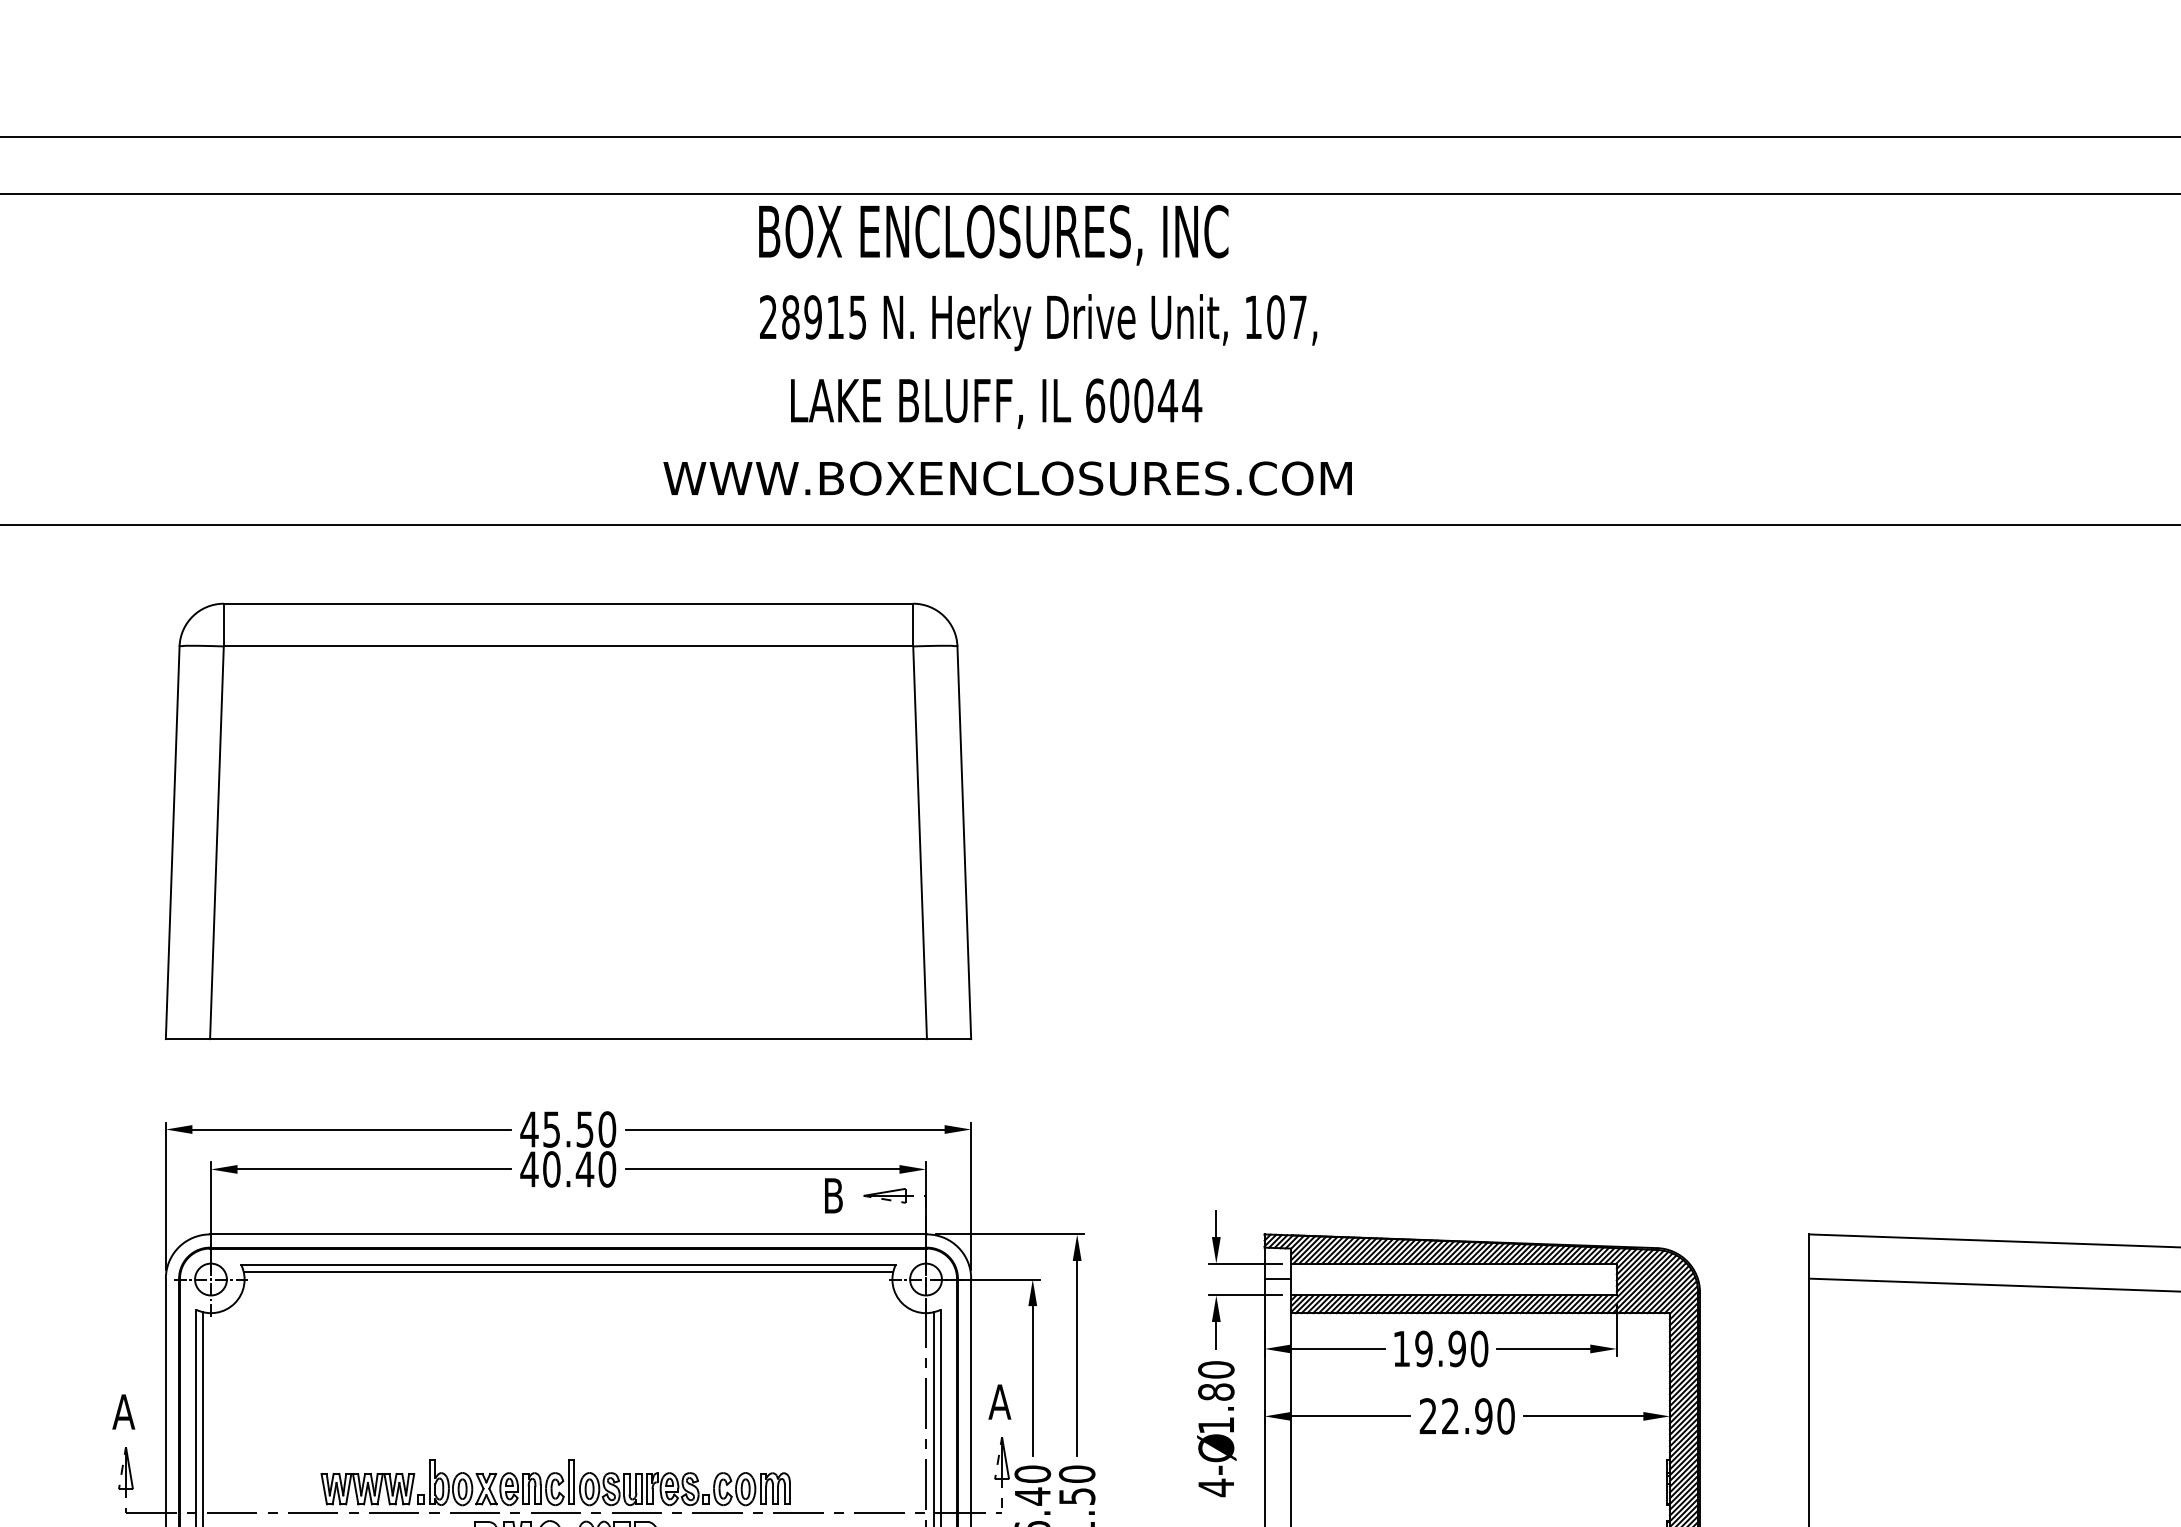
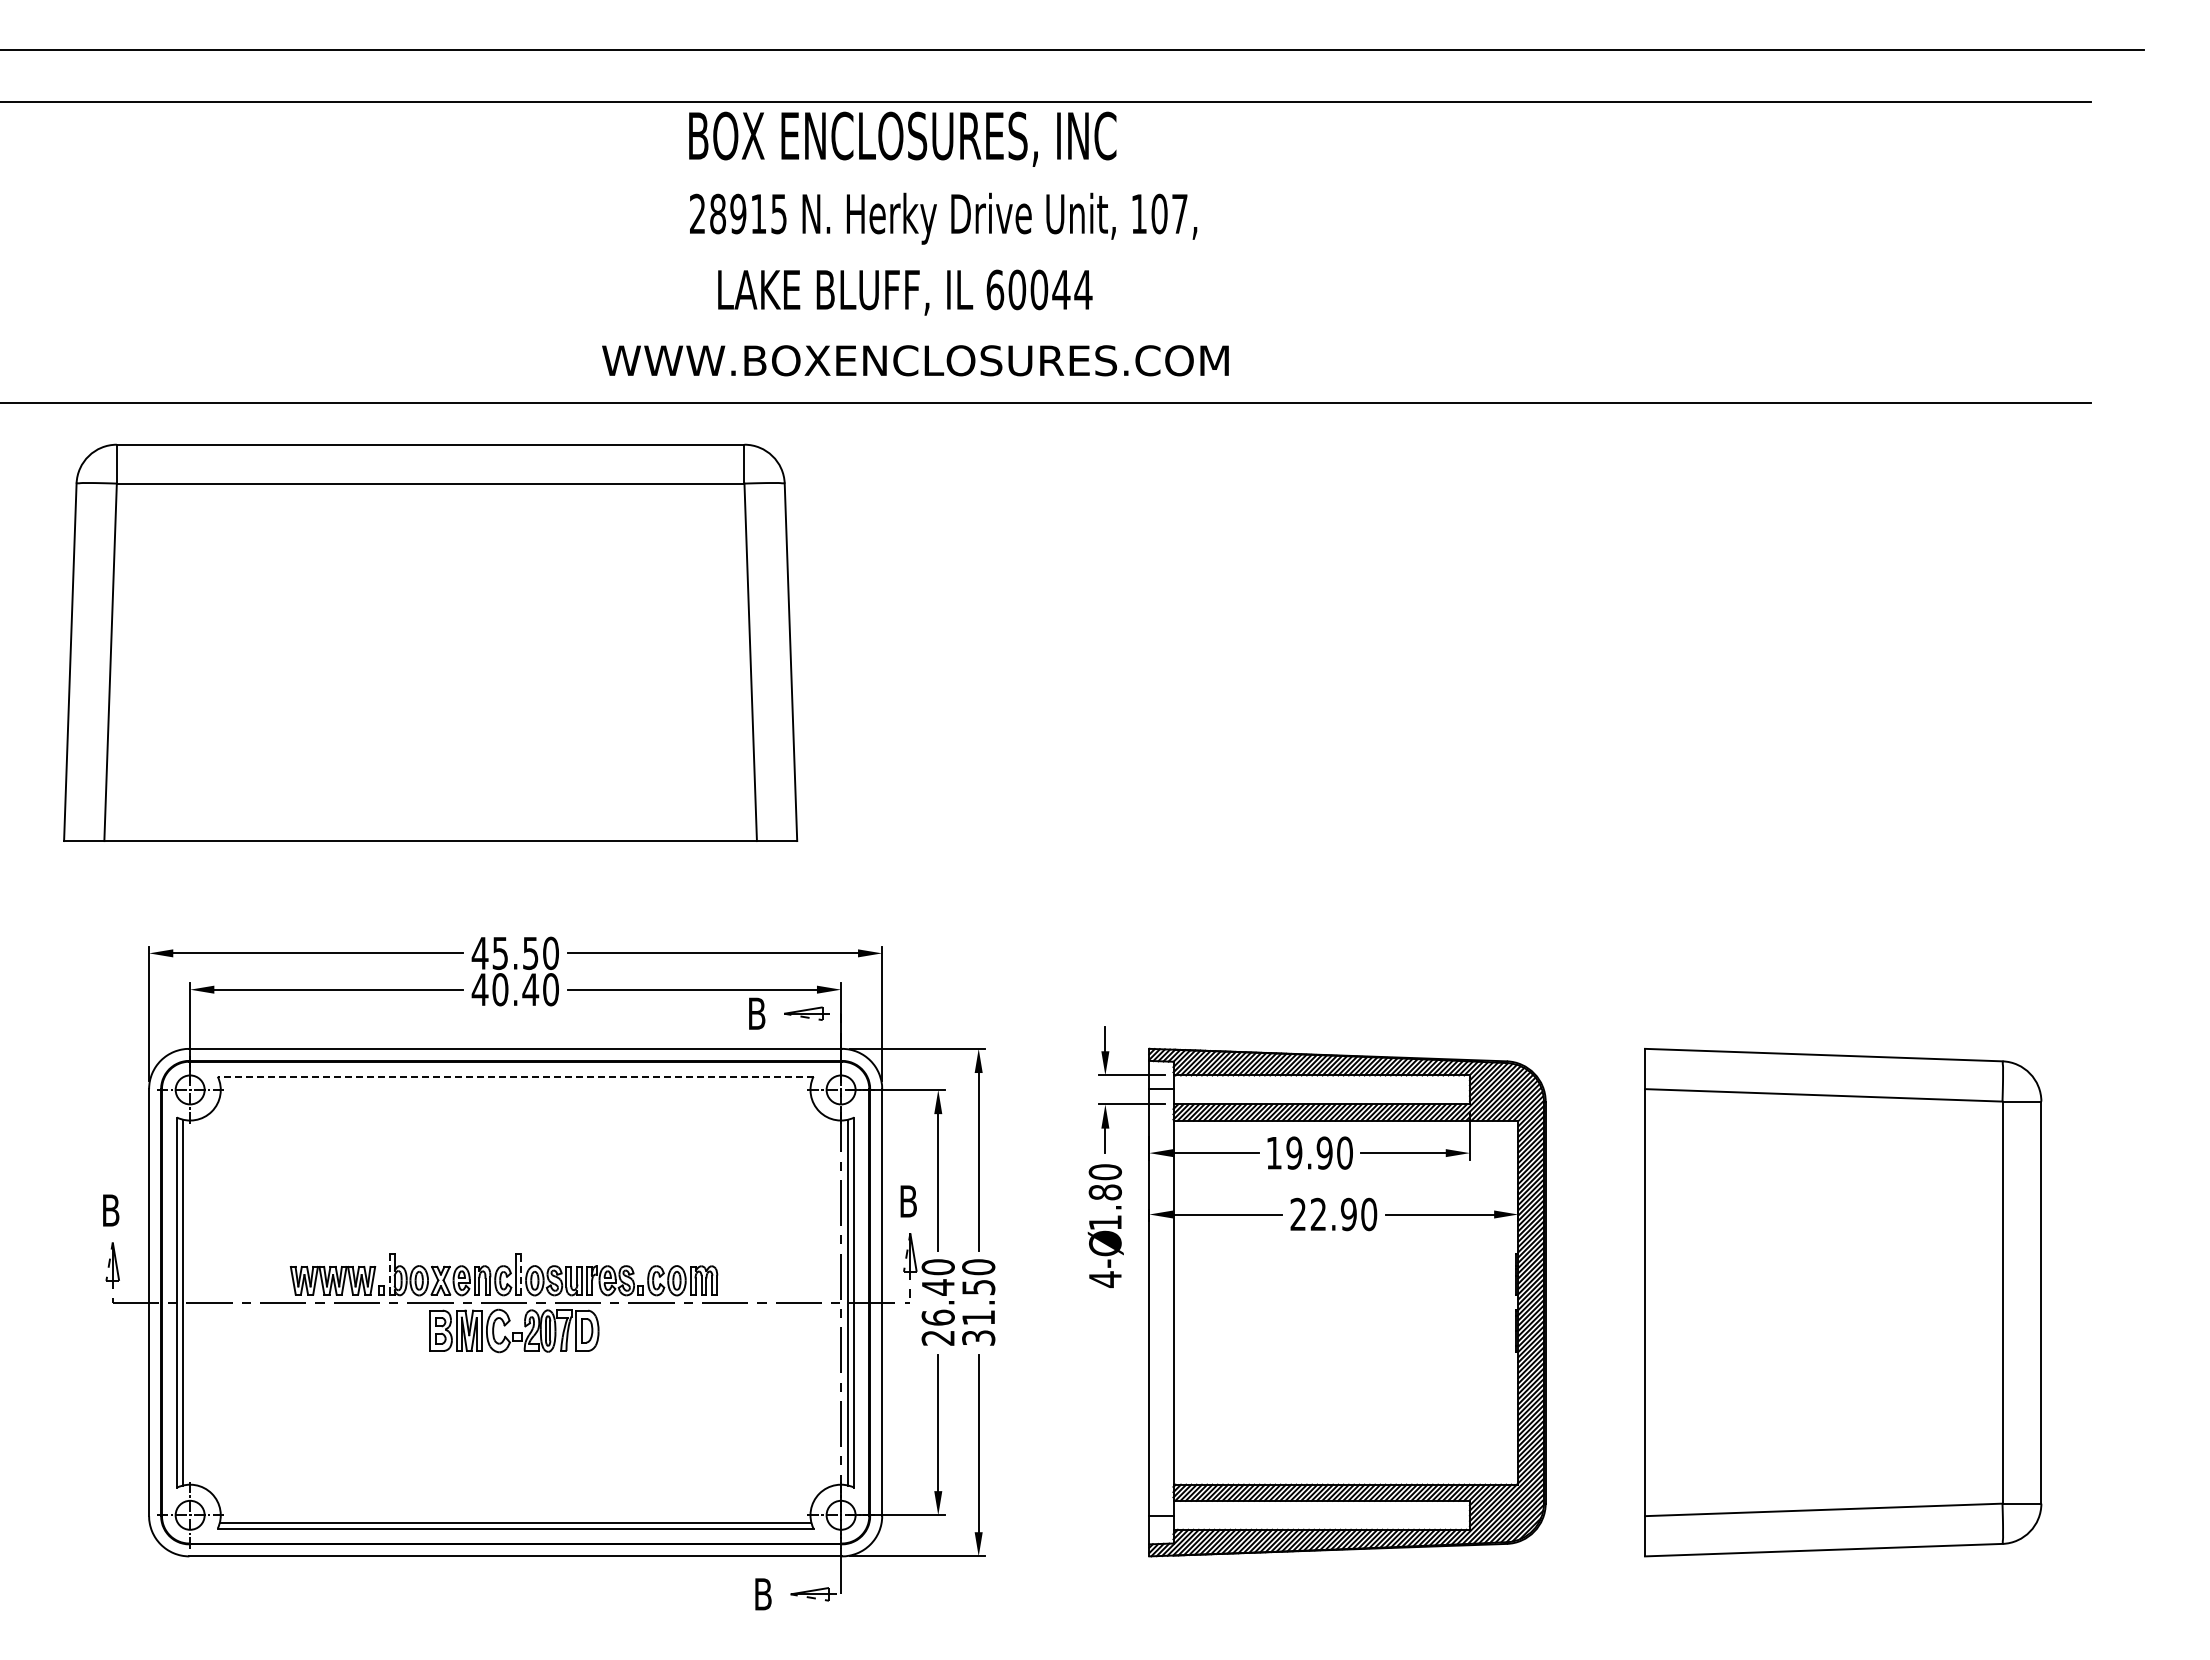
part: (568, 820) -> (430, 642), moved
line: (568, 1264) -> (515, 1076), solid -> dashed
line: (568, 1271) -> (515, 1082), removed
text: (1000, 1402) -> (908, 1201), A -> B
text: (123, 1411) -> (110, 1210), A -> B
line: (574, 1481) -> (521, 1273), solid -> dashed
line: (429, 1482) -> (389, 1274), solid -> dashed

